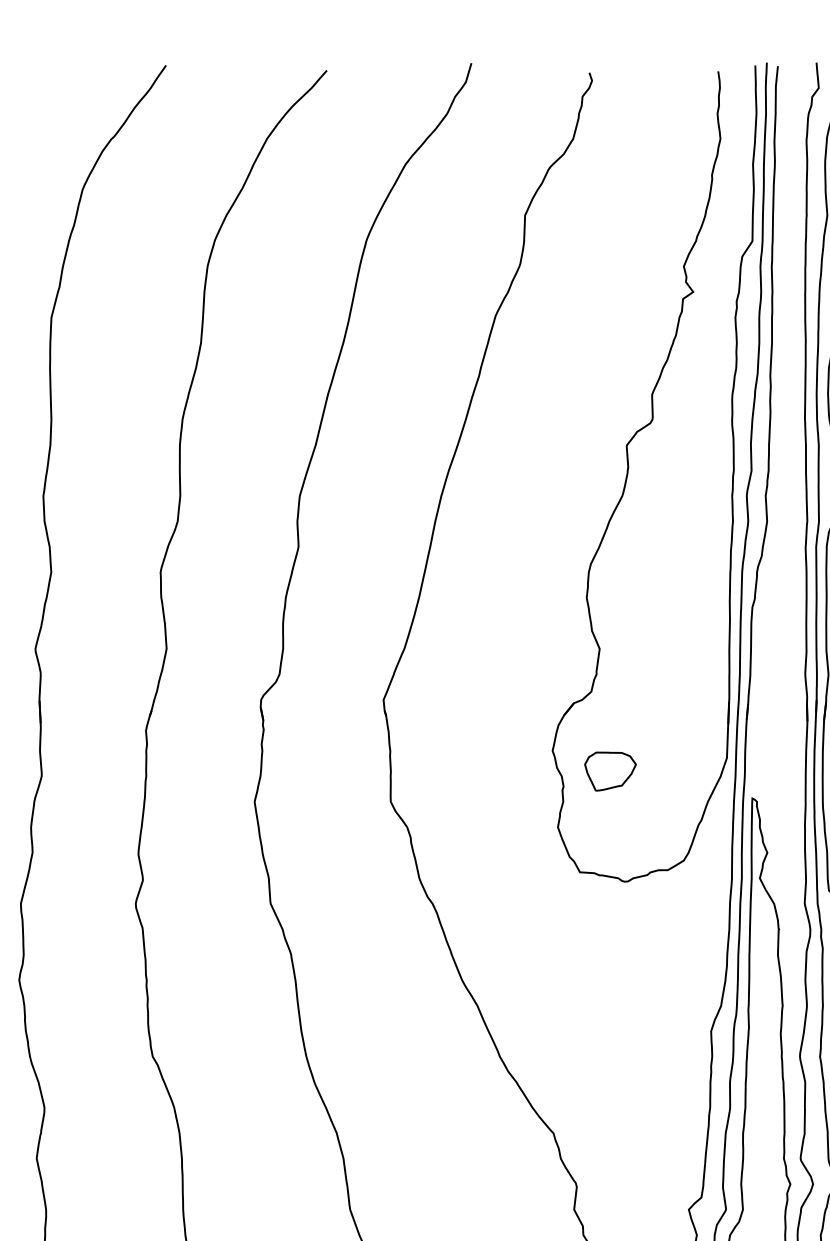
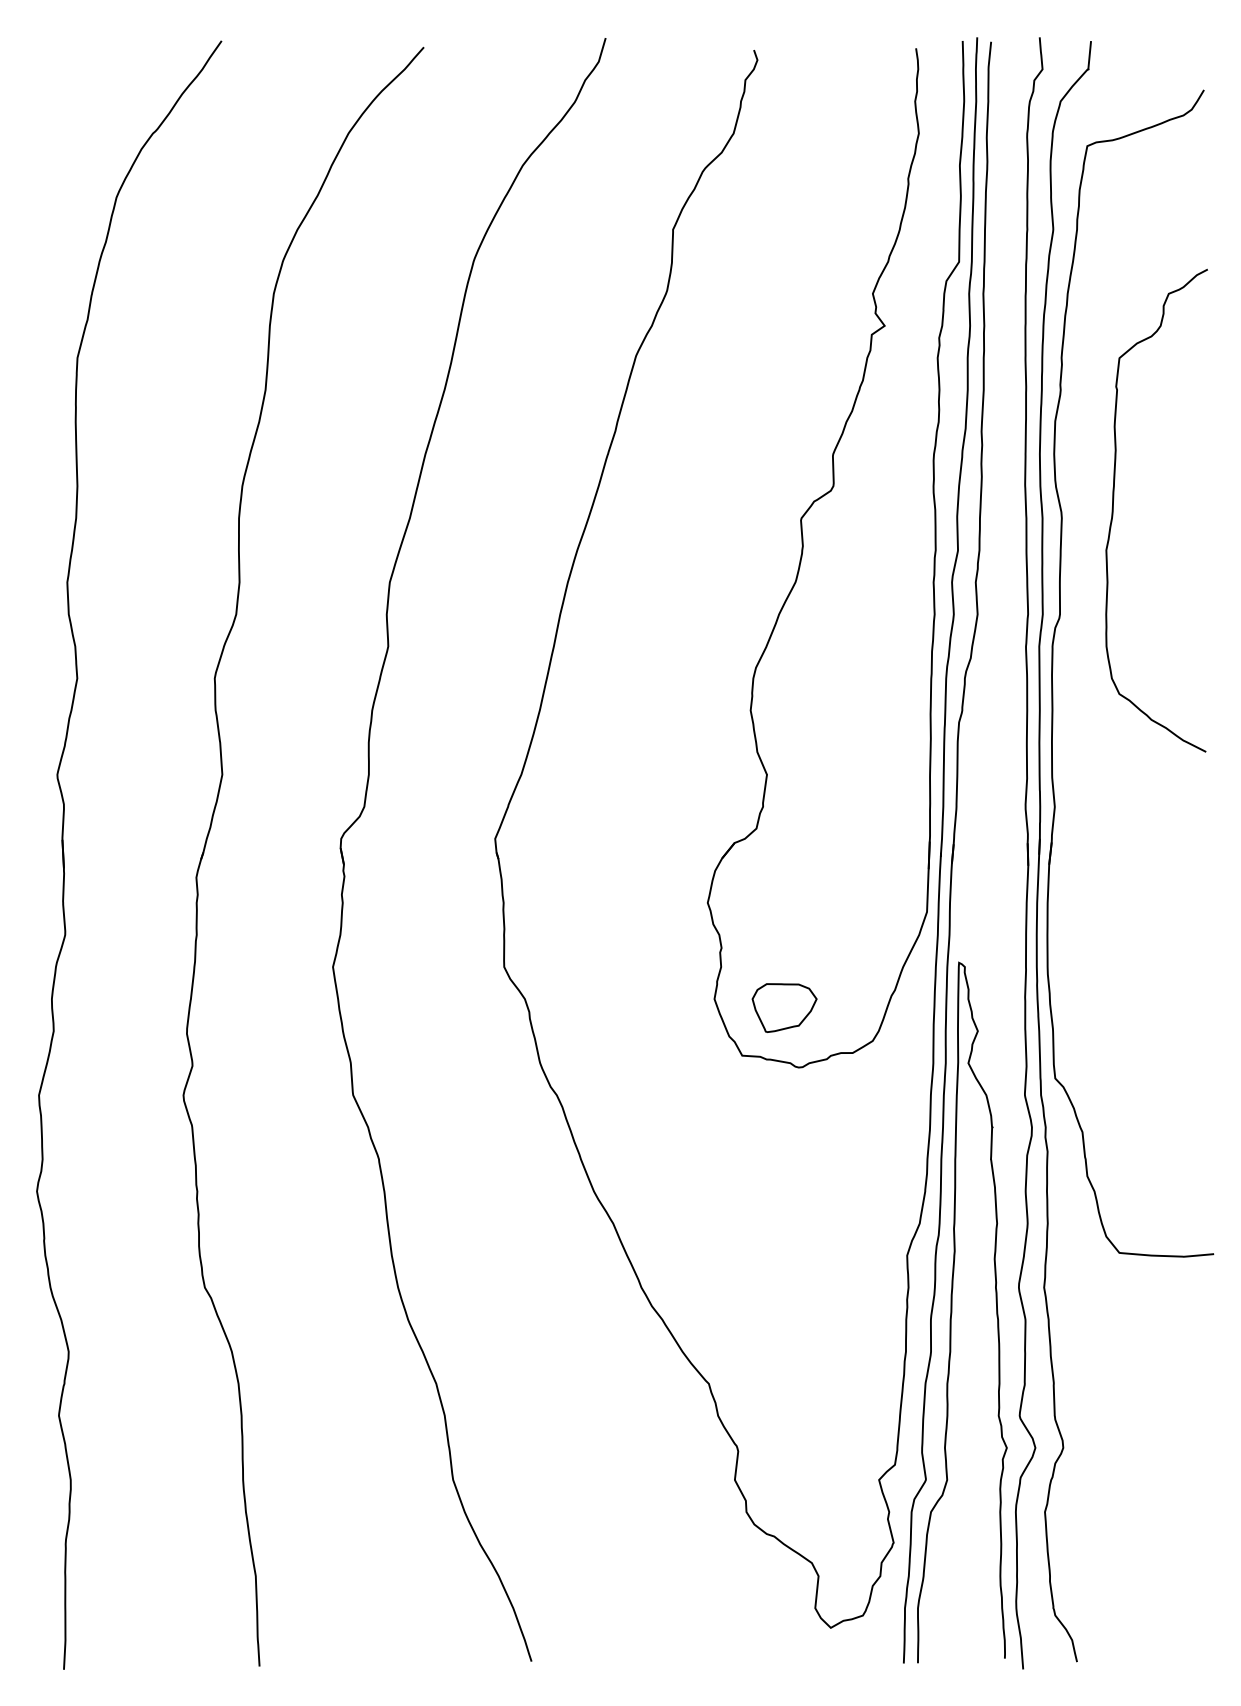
part: (610, 771) -> (784, 1007), moved

